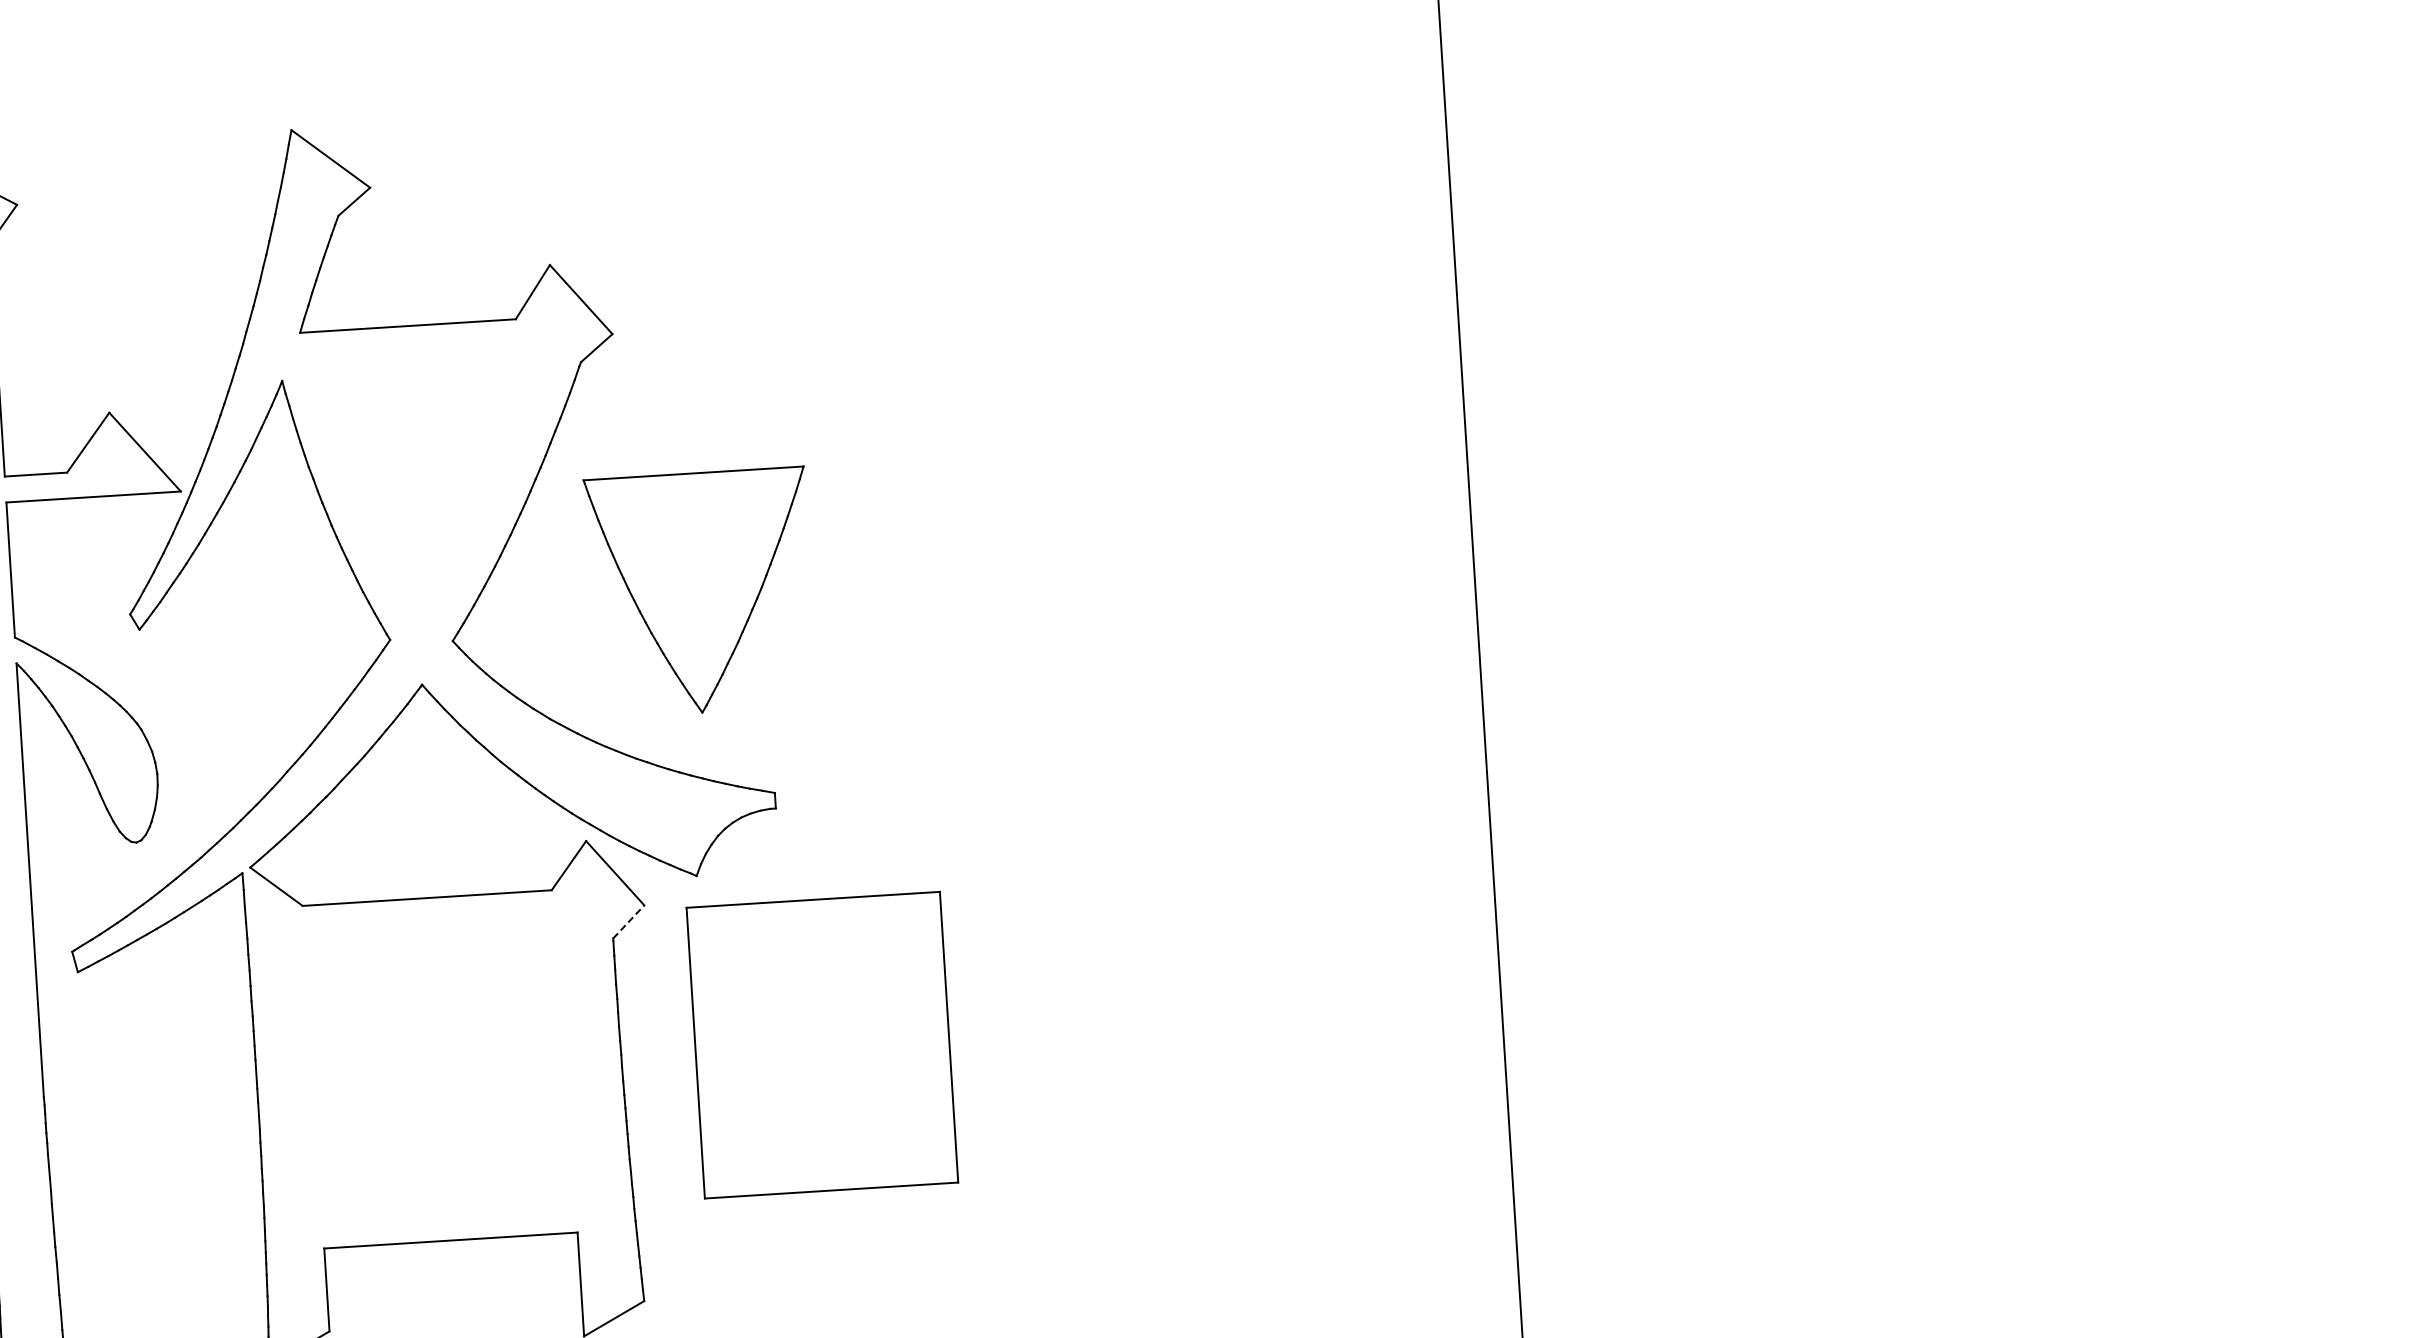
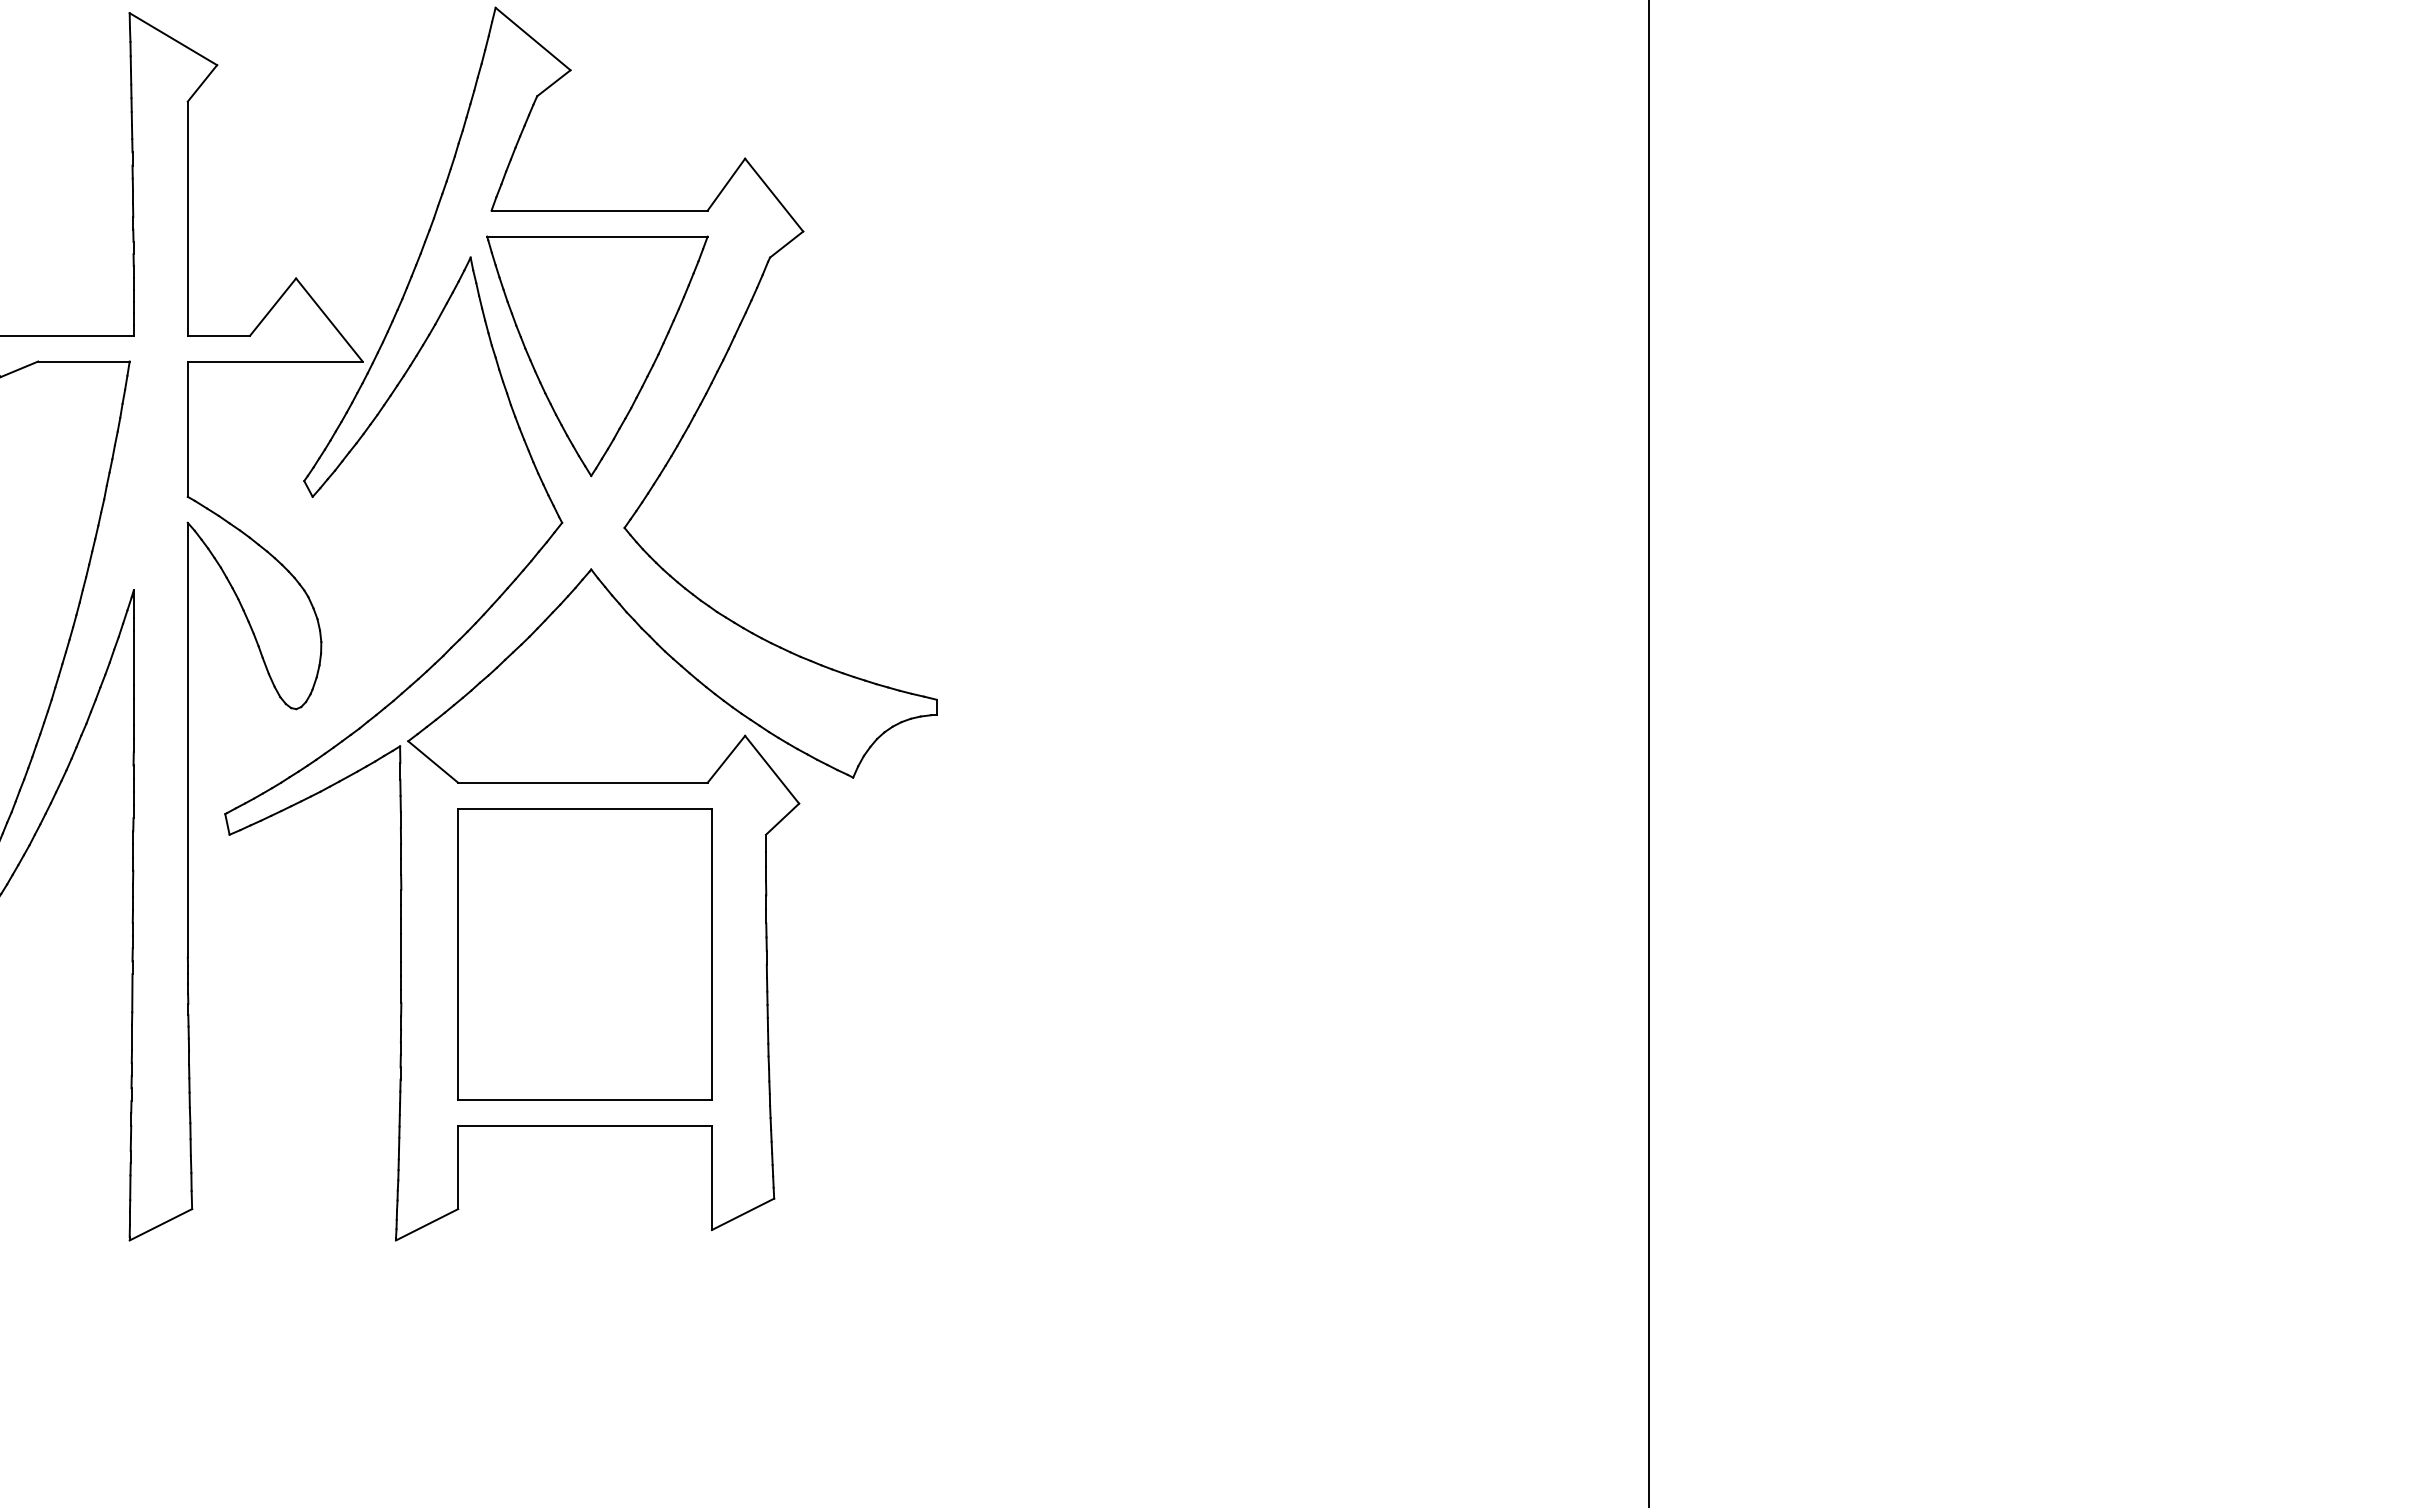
part: (701, 593) -> (597, 356), moved
line: (628, 922) -> (782, 819), dashed -> solid
part: (821, 1045) -> (584, 954), moved

